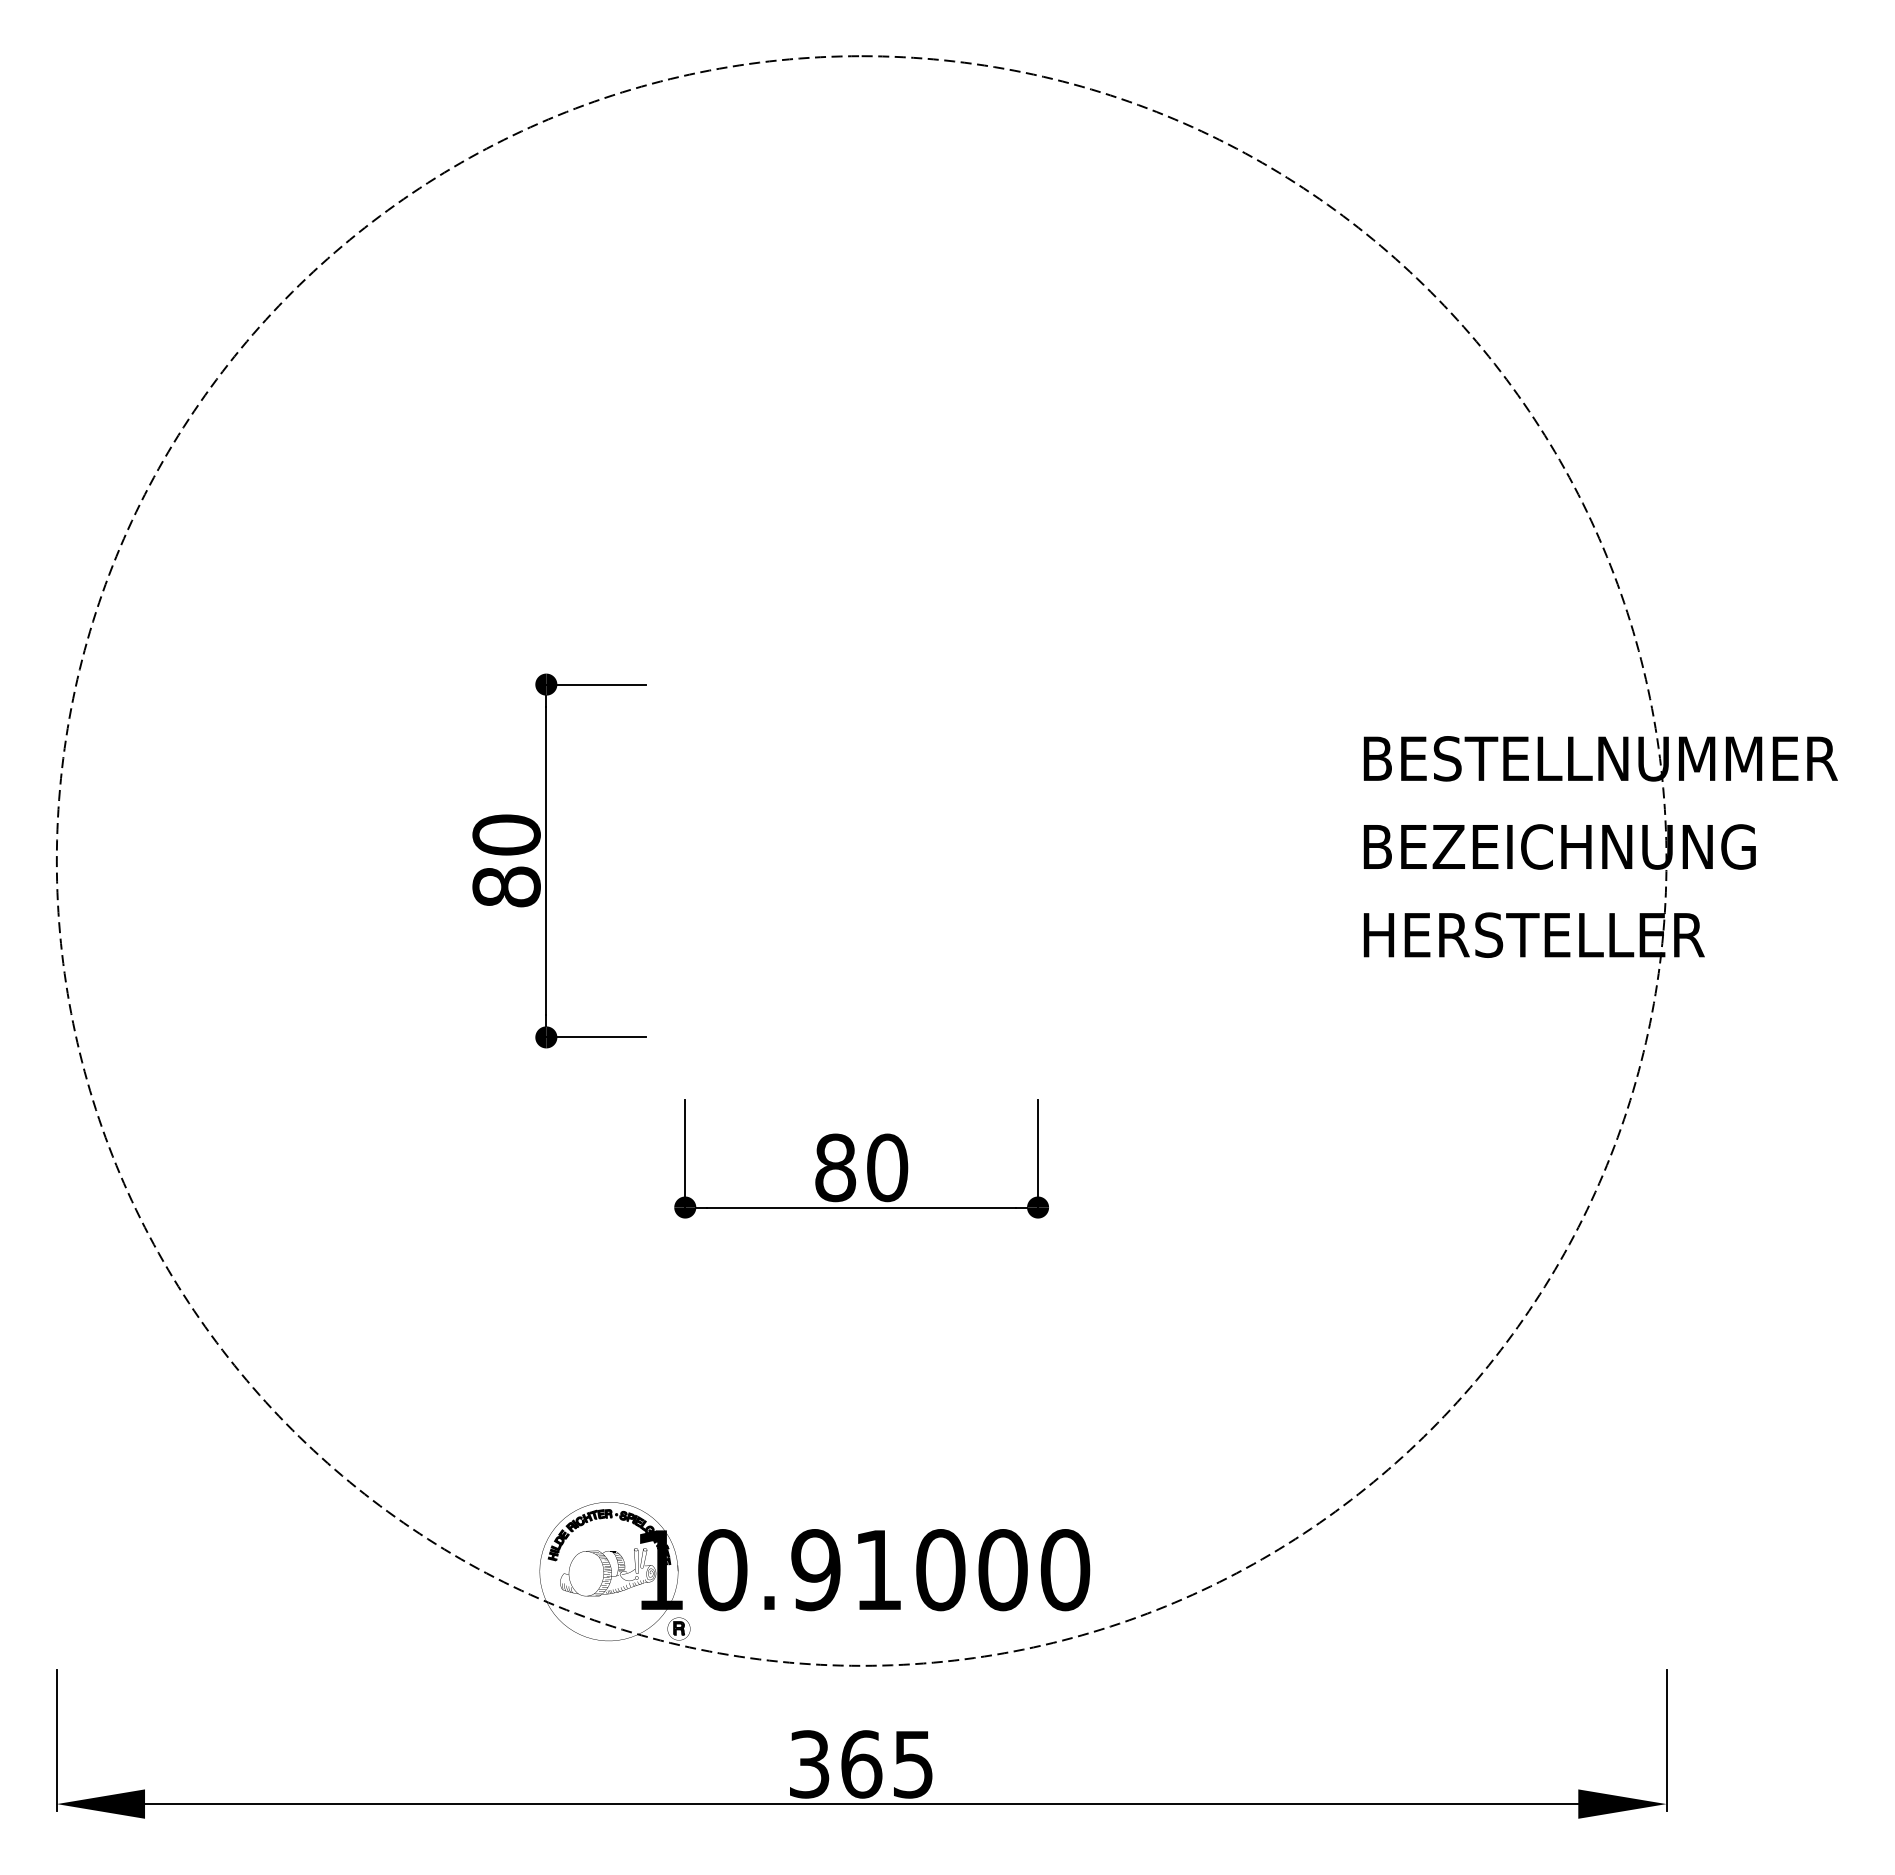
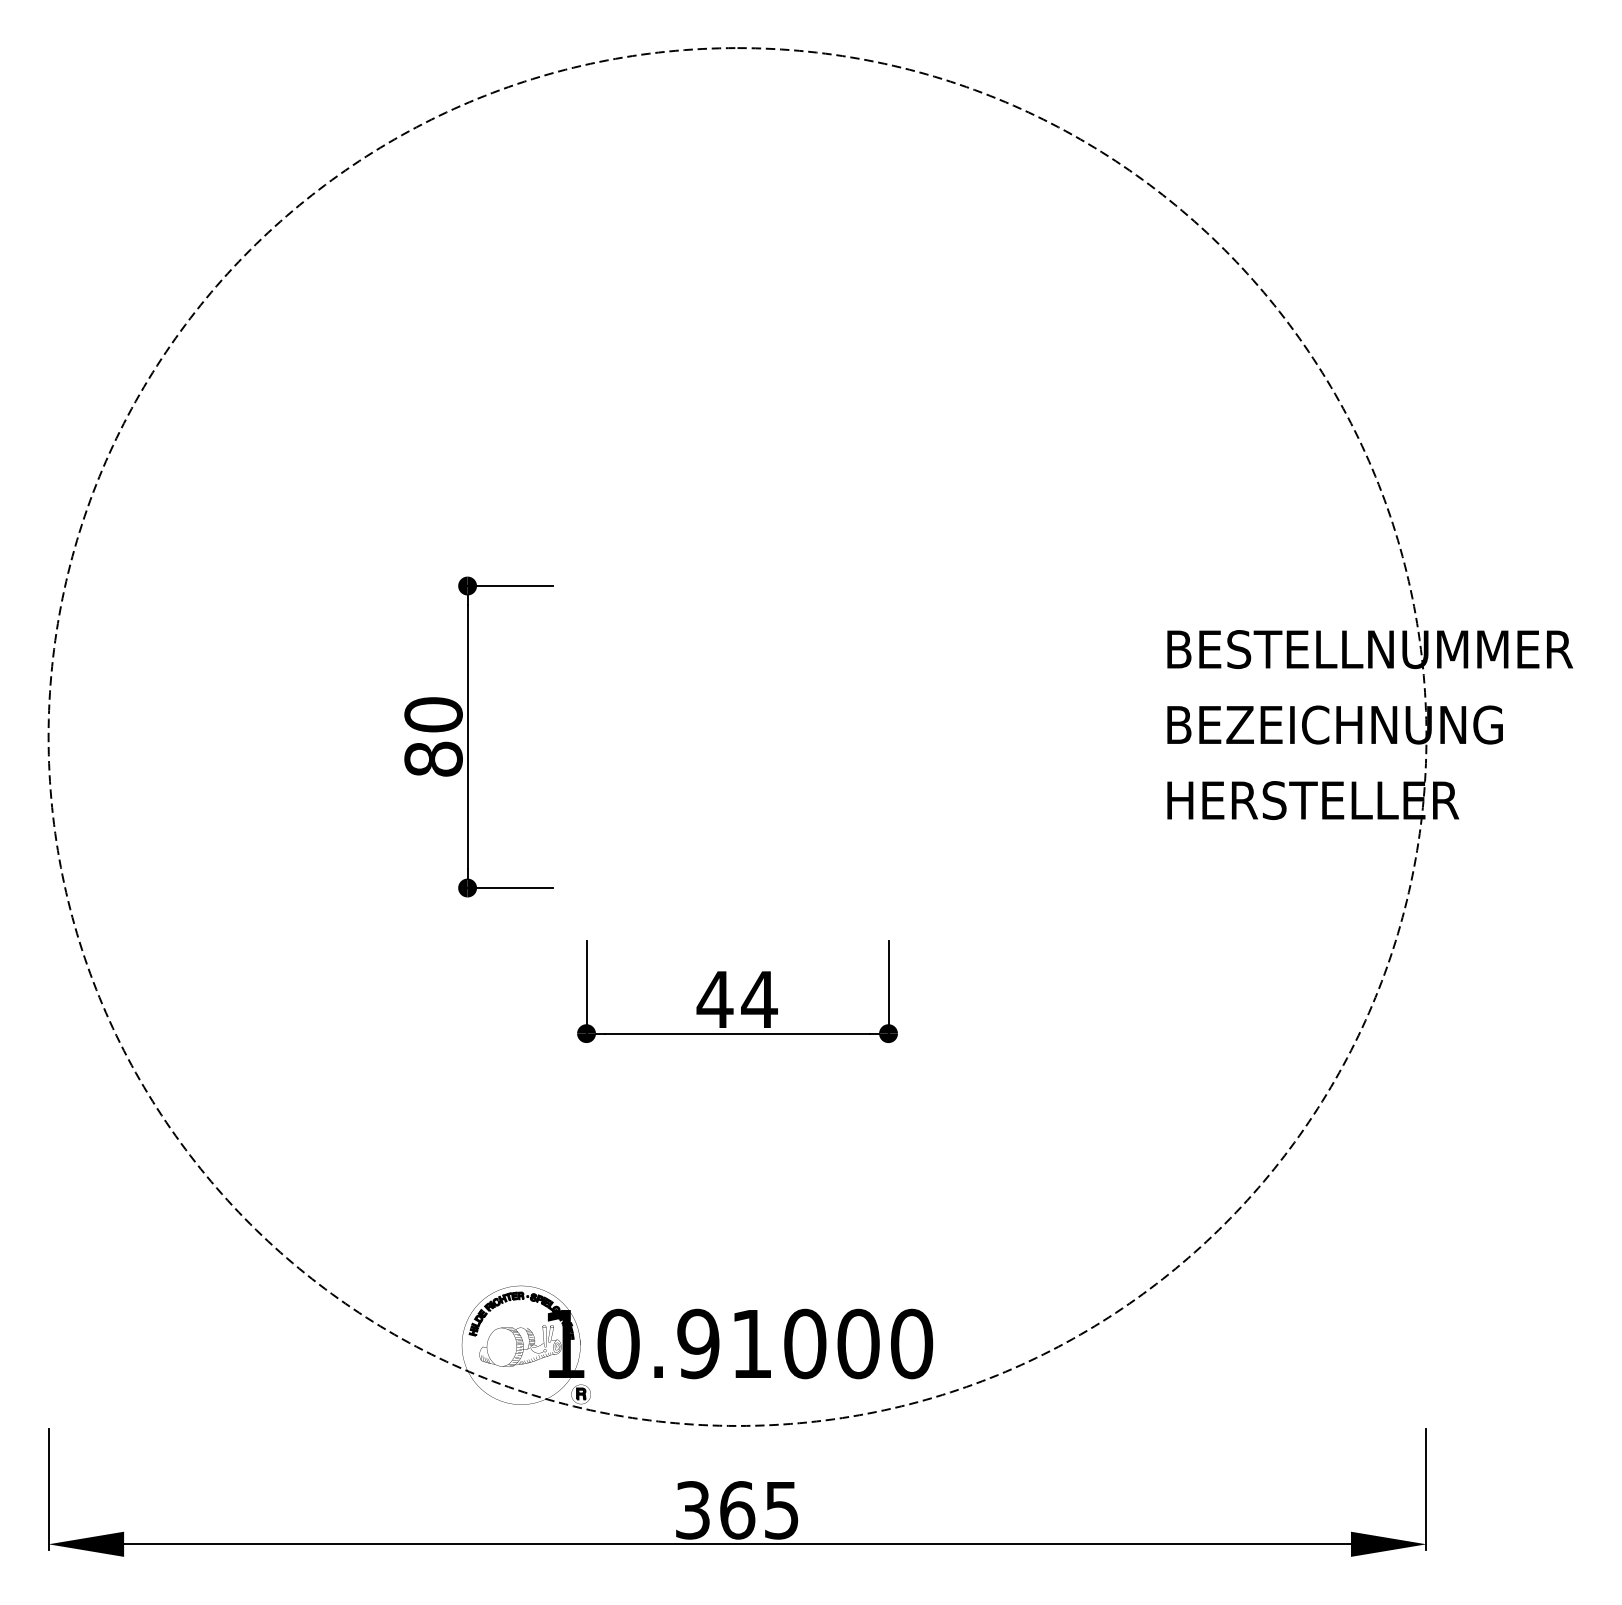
text: (860, 1167) -> (736, 999), 80 -> 44

